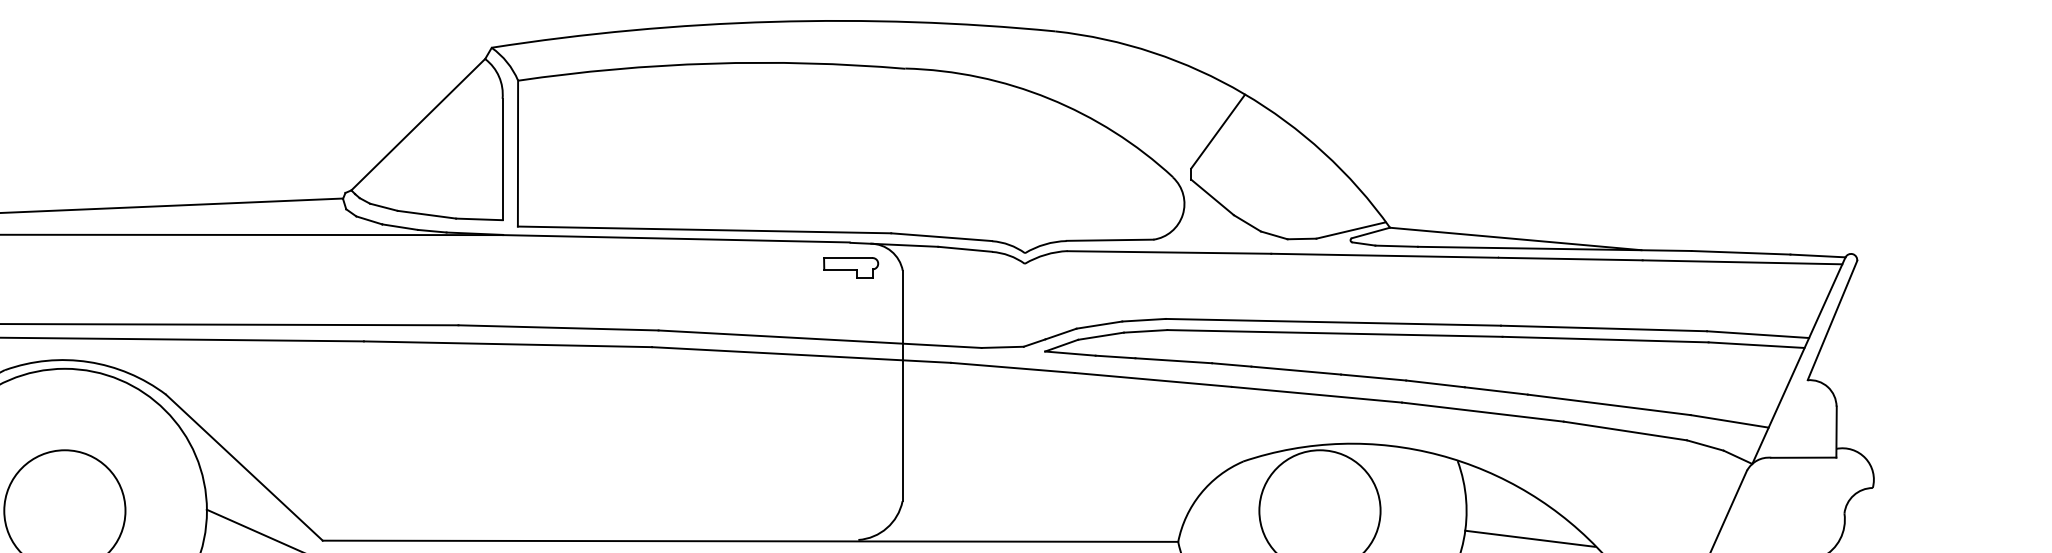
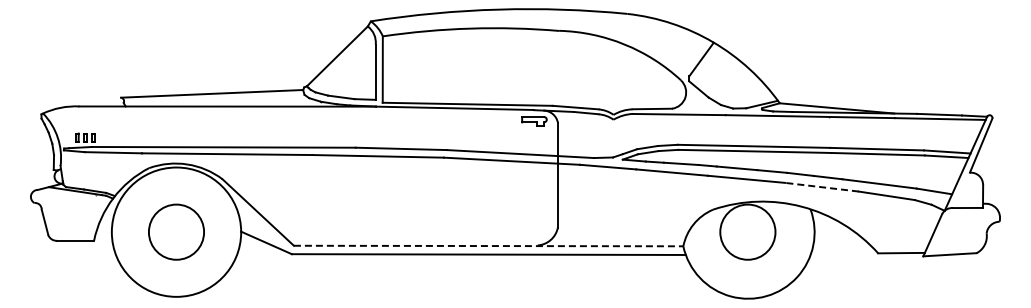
line: (1481, 412) -> (821, 187), solid -> dashed
line: (1529, 537) -> (843, 244), removed
line: (750, 542) -> (488, 246), solid -> dashed

